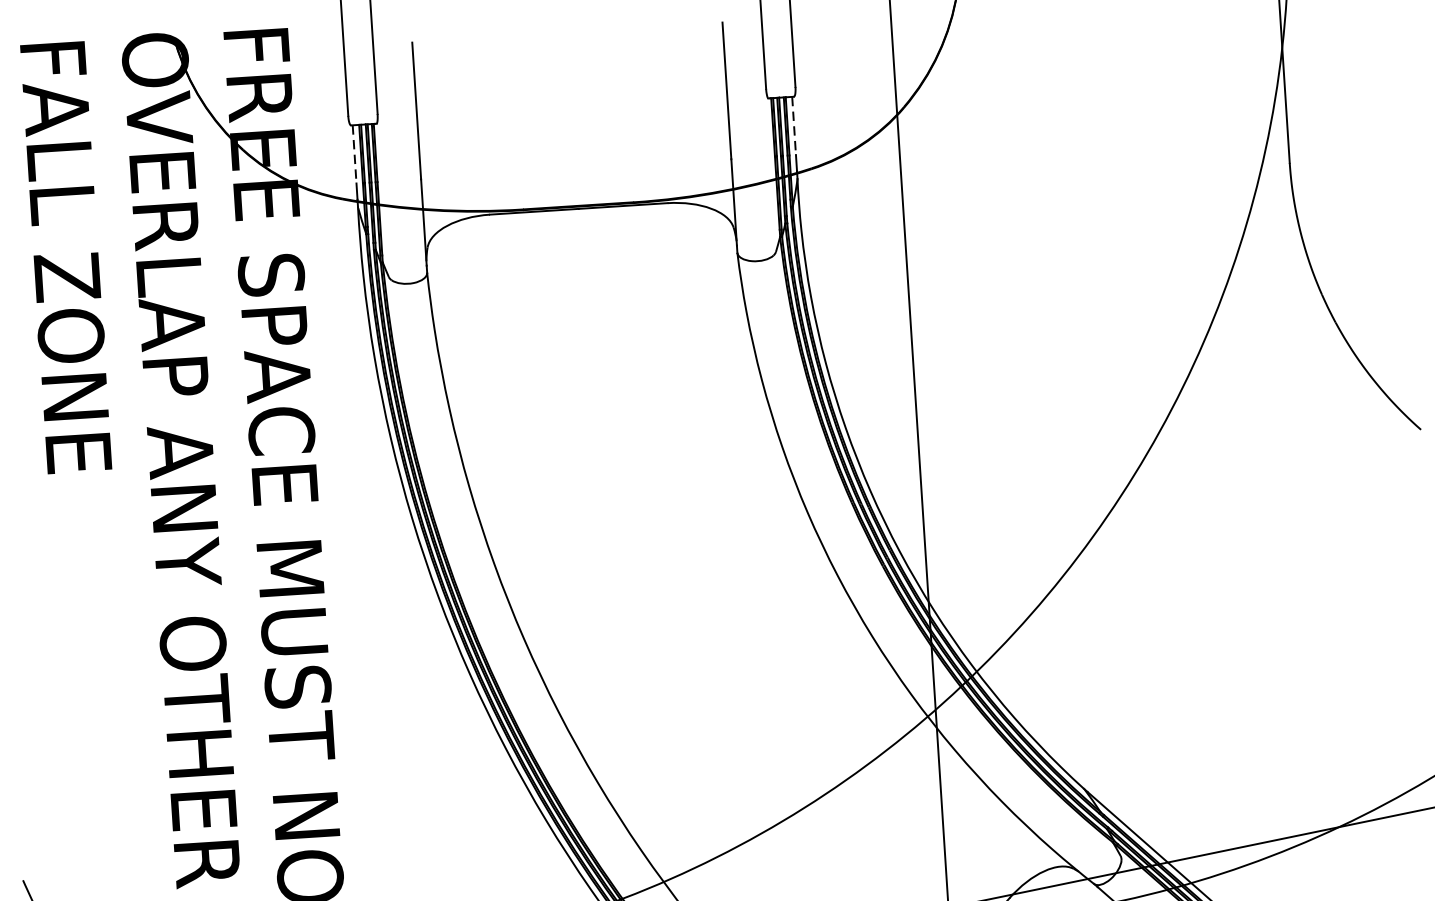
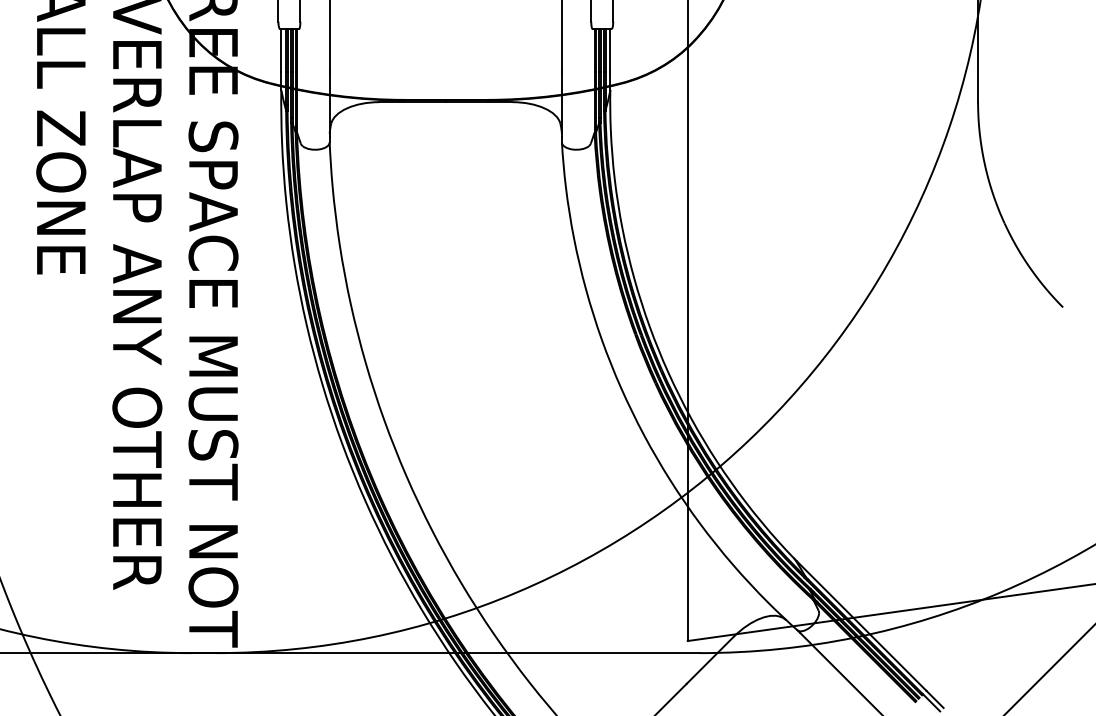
line: (794, 125) -> (610, 50), dashed -> solid
line: (354, 154) -> (281, 50), dashed -> solid

